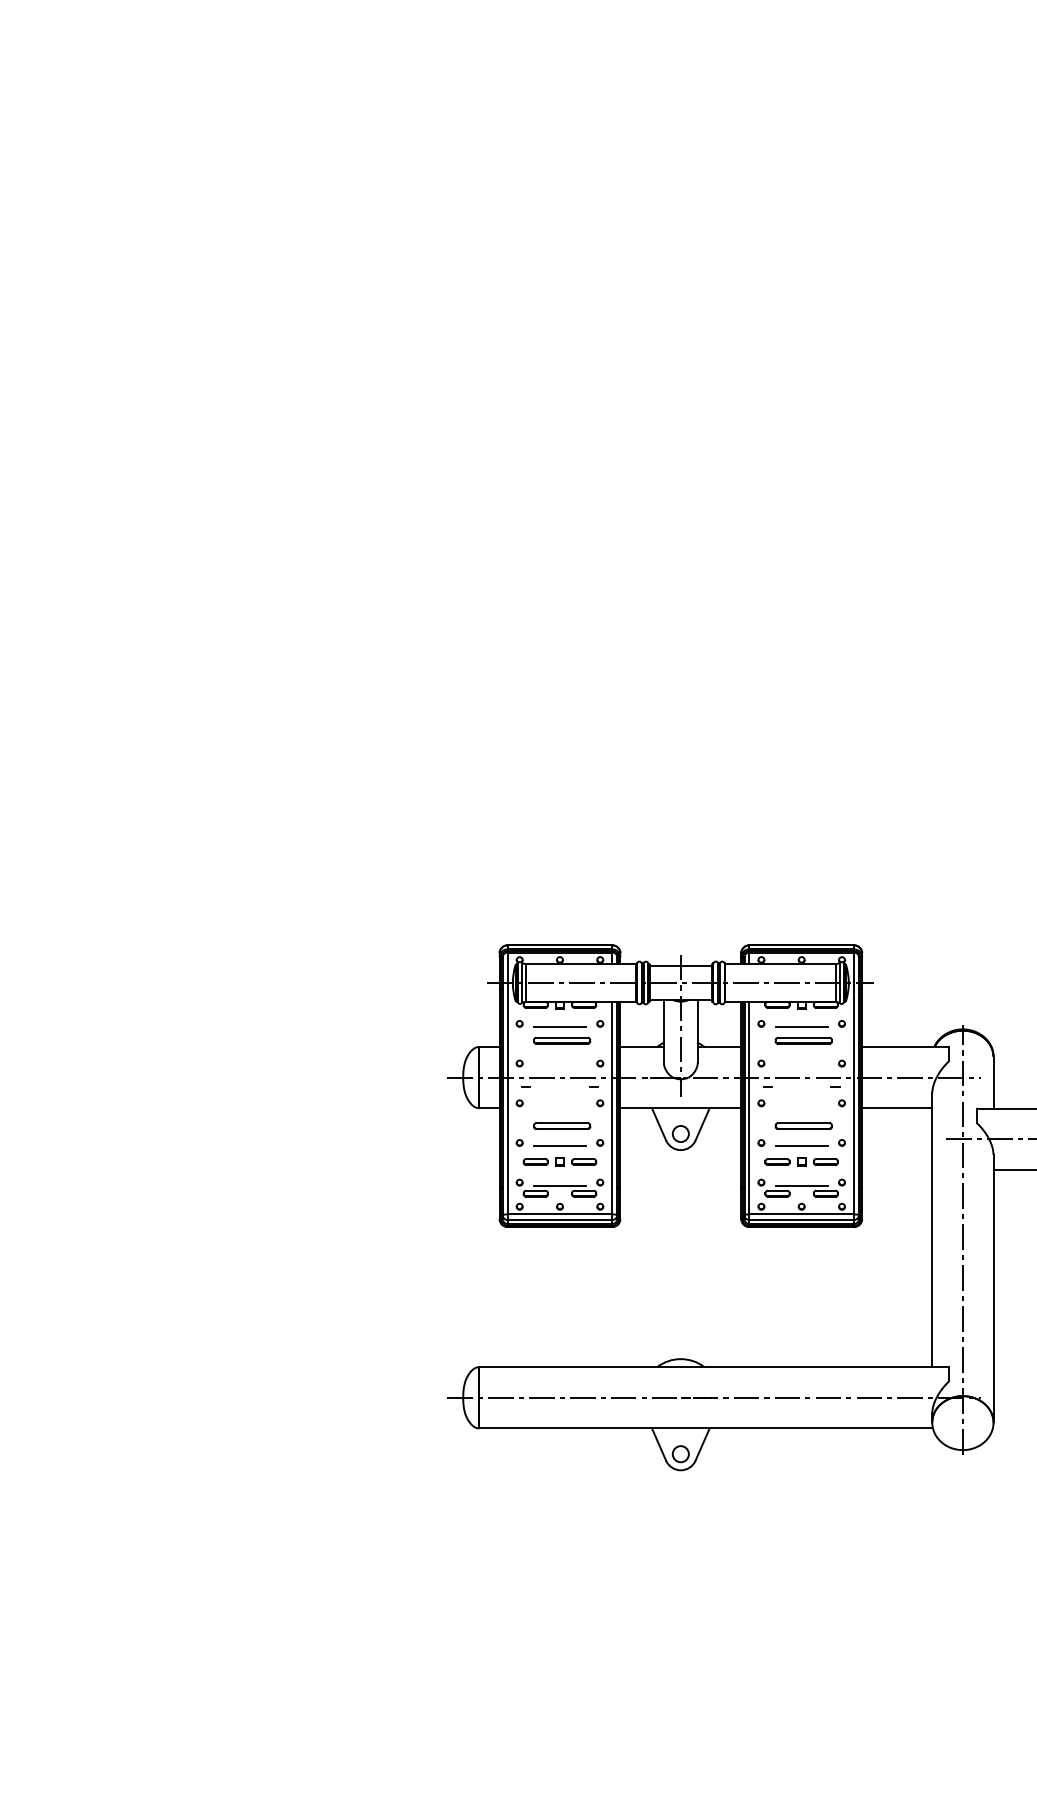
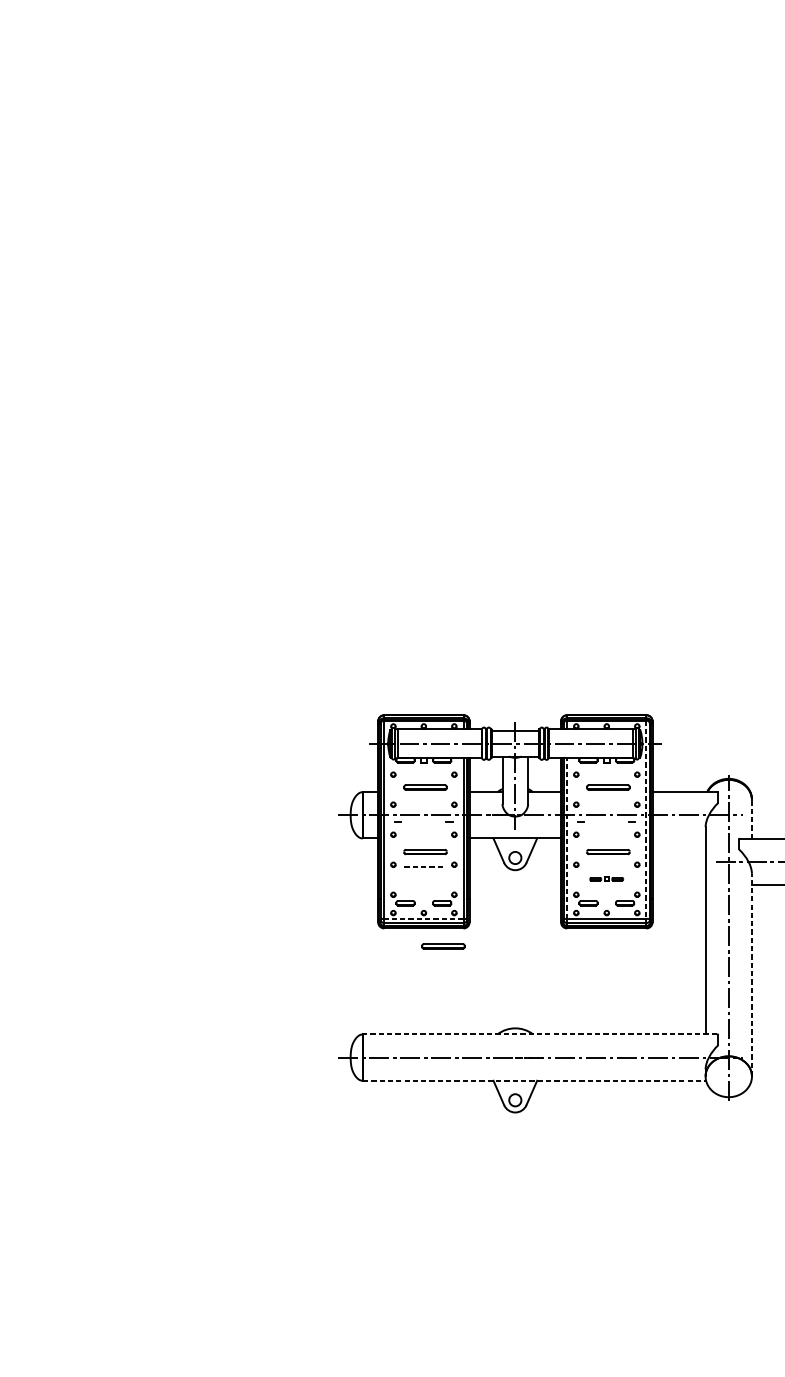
line: (559, 1026) -> (423, 776), removed
line: (801, 1026) -> (606, 776), removed
line: (993, 1082) -> (751, 819), solid -> dashed
line: (854, 1083) -> (646, 819), solid -> dashed
line: (749, 1107) -> (567, 837), solid -> dashed
line: (897, 1108) -> (679, 838), removed
line: (560, 1146) -> (424, 867), solid -> dashed
line: (801, 1146) -> (606, 867), removed
part: (559, 1161) -> (423, 878), removed
part: (801, 1161) -> (606, 878), size x0.6
line: (559, 1185) -> (423, 896), removed
line: (801, 1185) -> (606, 896), removed
line: (559, 1214) -> (423, 918), solid -> dashed
part: (585, 1250) -> (443, 946), added
line: (993, 1288) -> (751, 974), solid -> dashed
line: (713, 1367) -> (540, 1034), solid -> dashed
line: (706, 1428) -> (534, 1080), solid -> dashed

